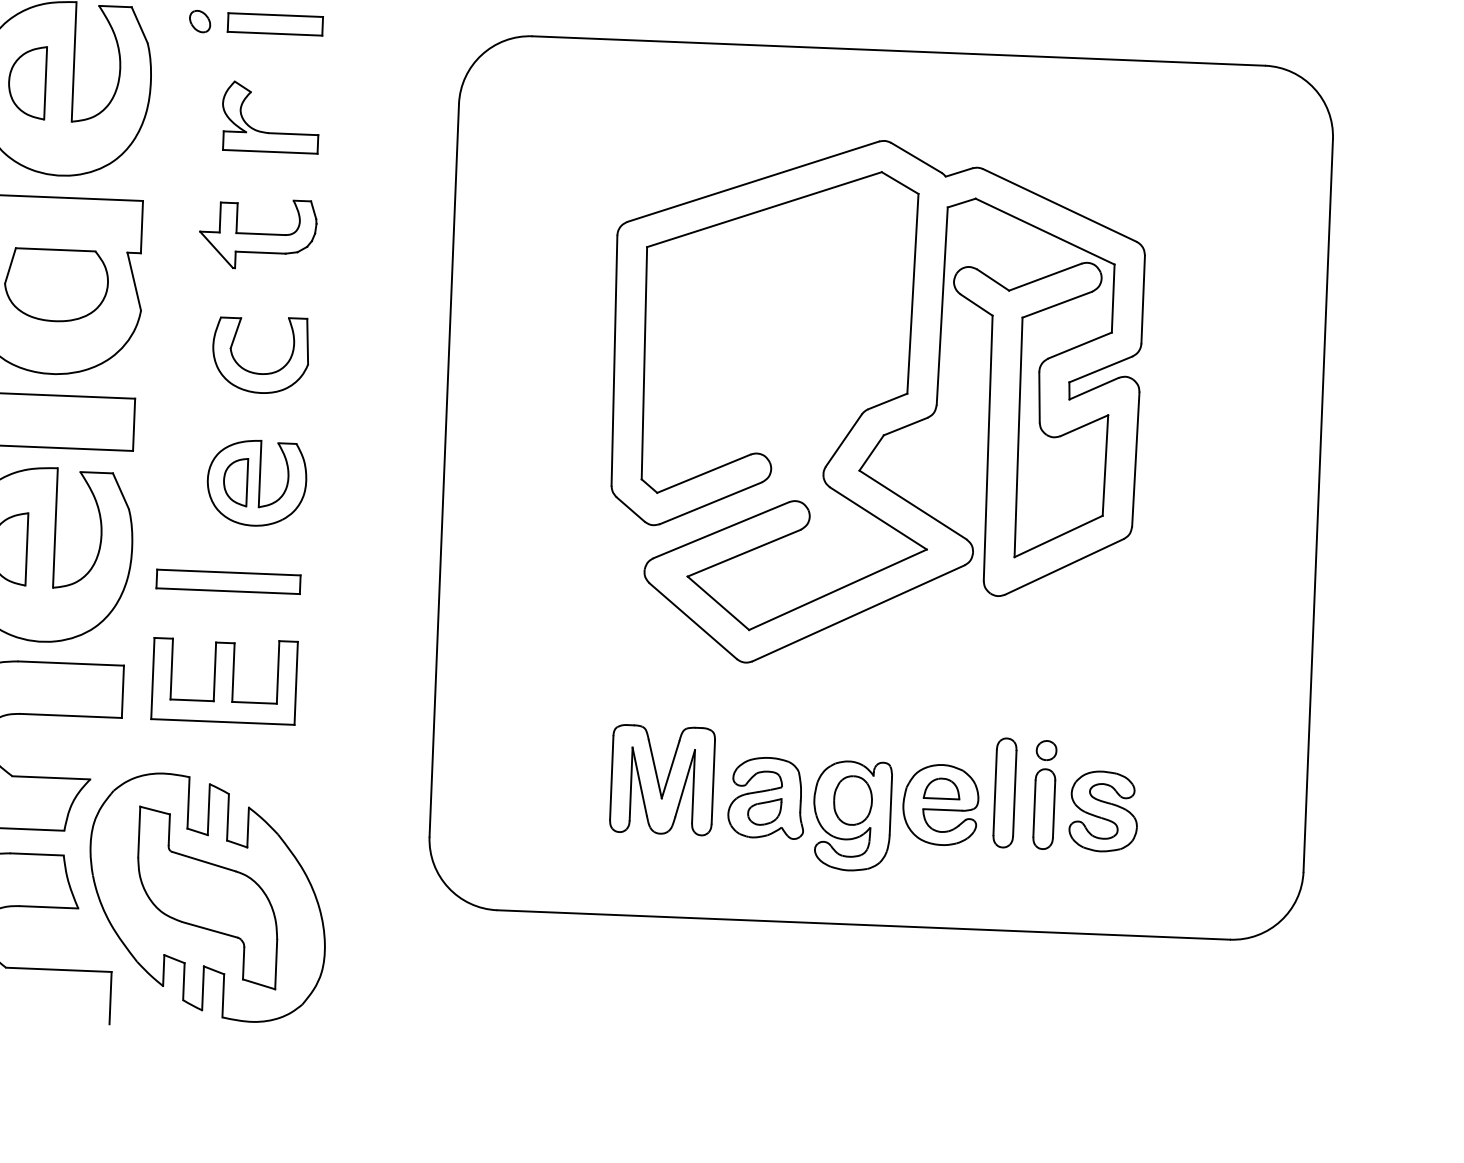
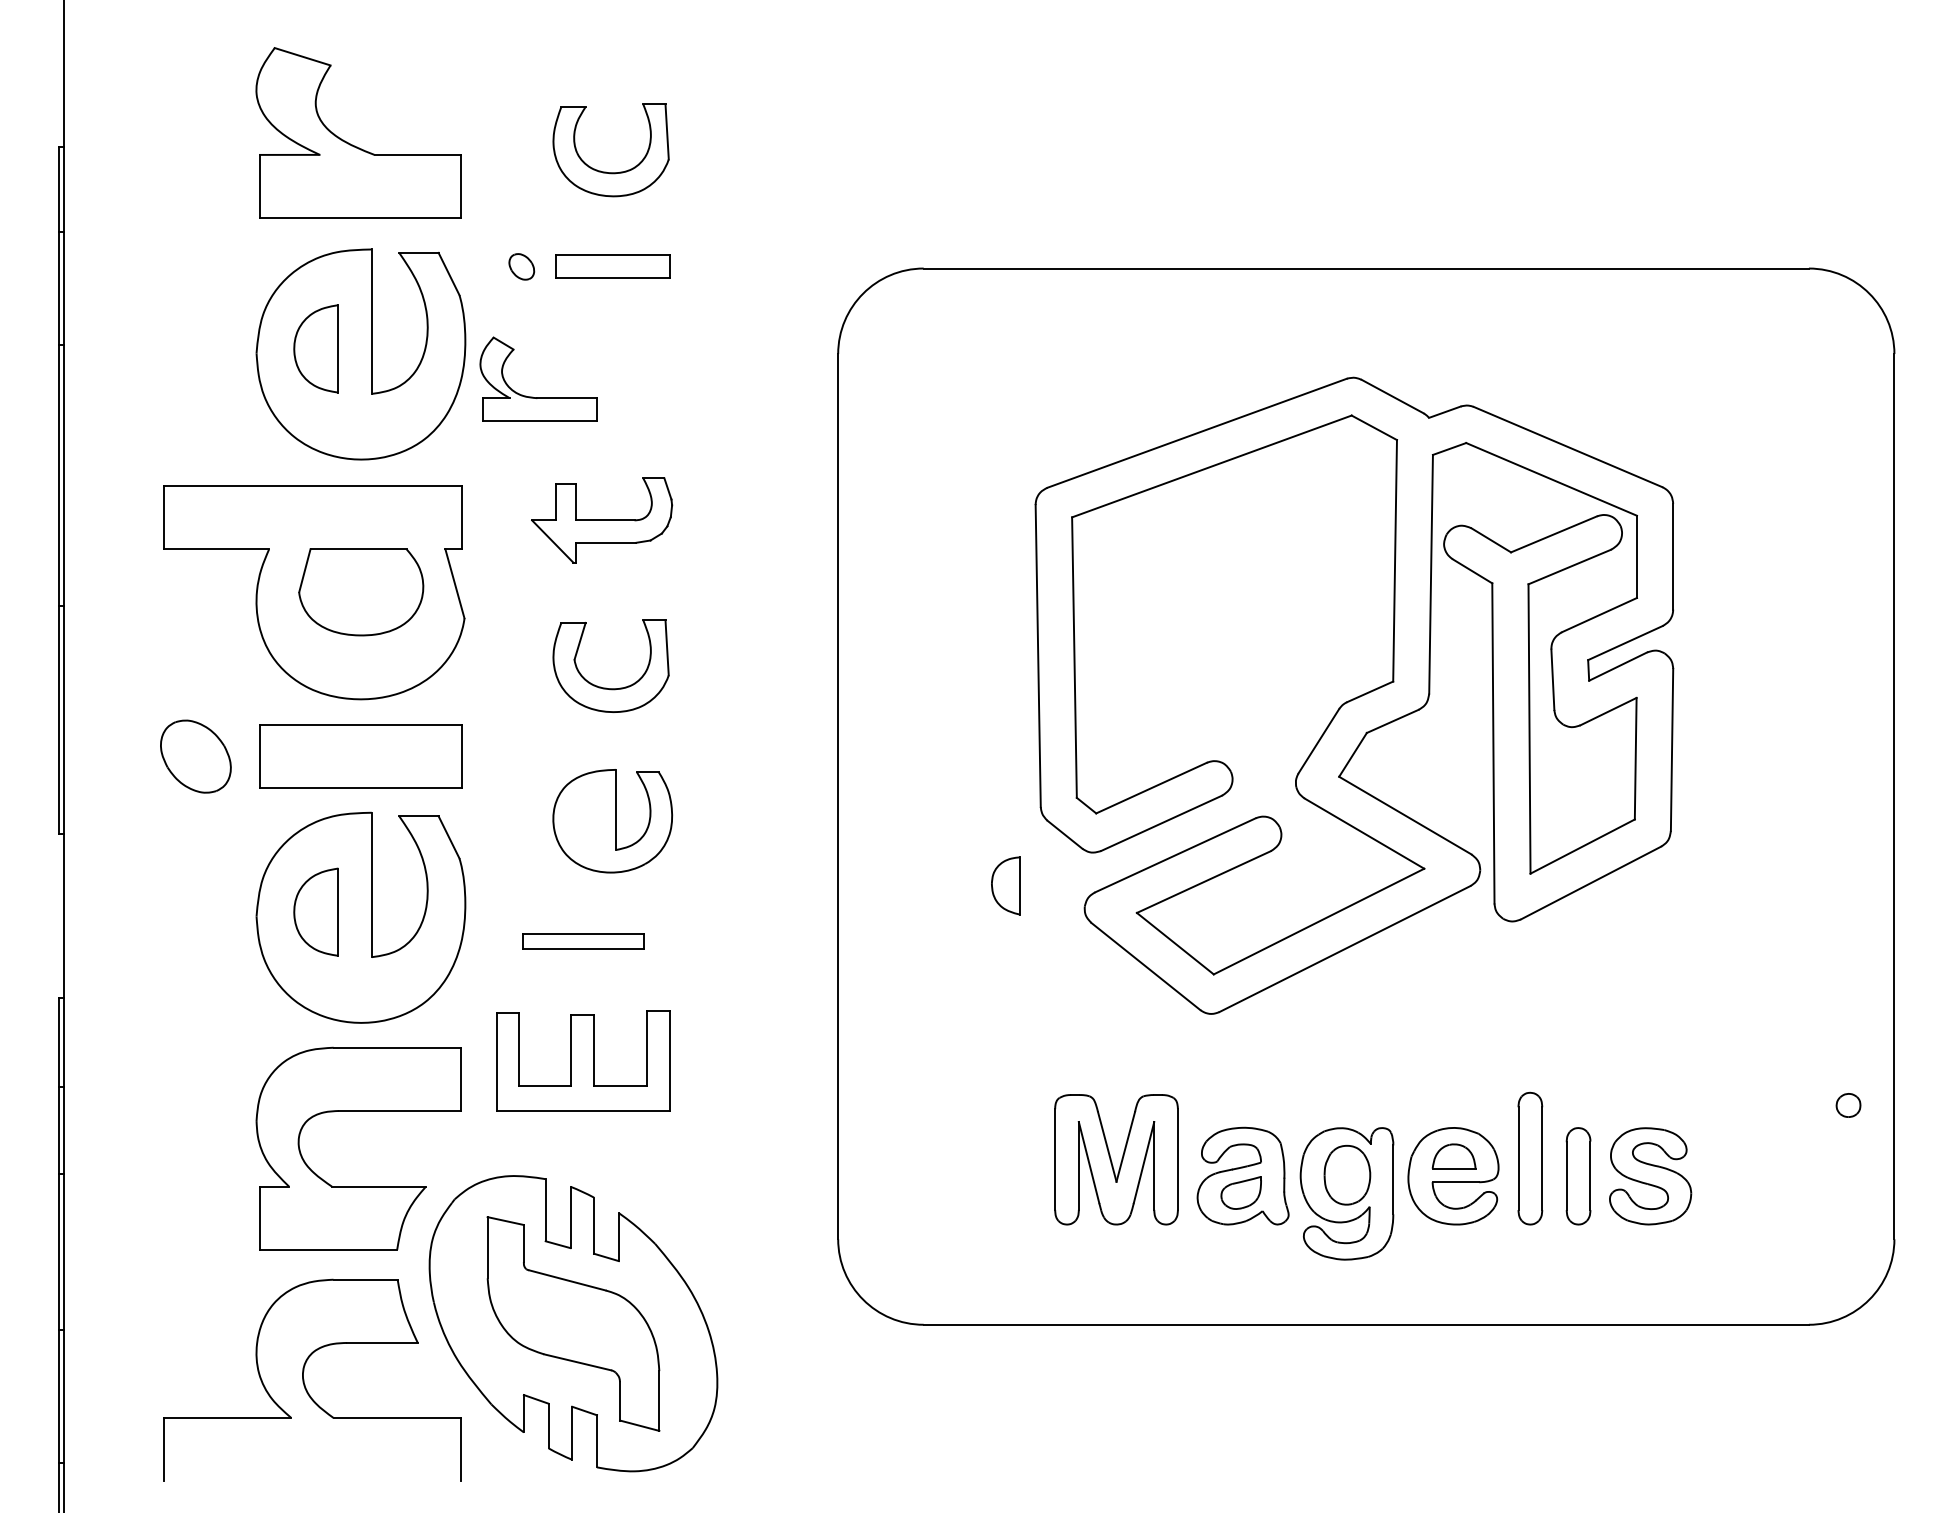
part: (265, 131) -> (532, 396), moved
part: (235, 481) -> (1005, 885), moved
part: (228, 581) -> (583, 941), size x0.7
part: (1046, 750) -> (1848, 1105), moved

